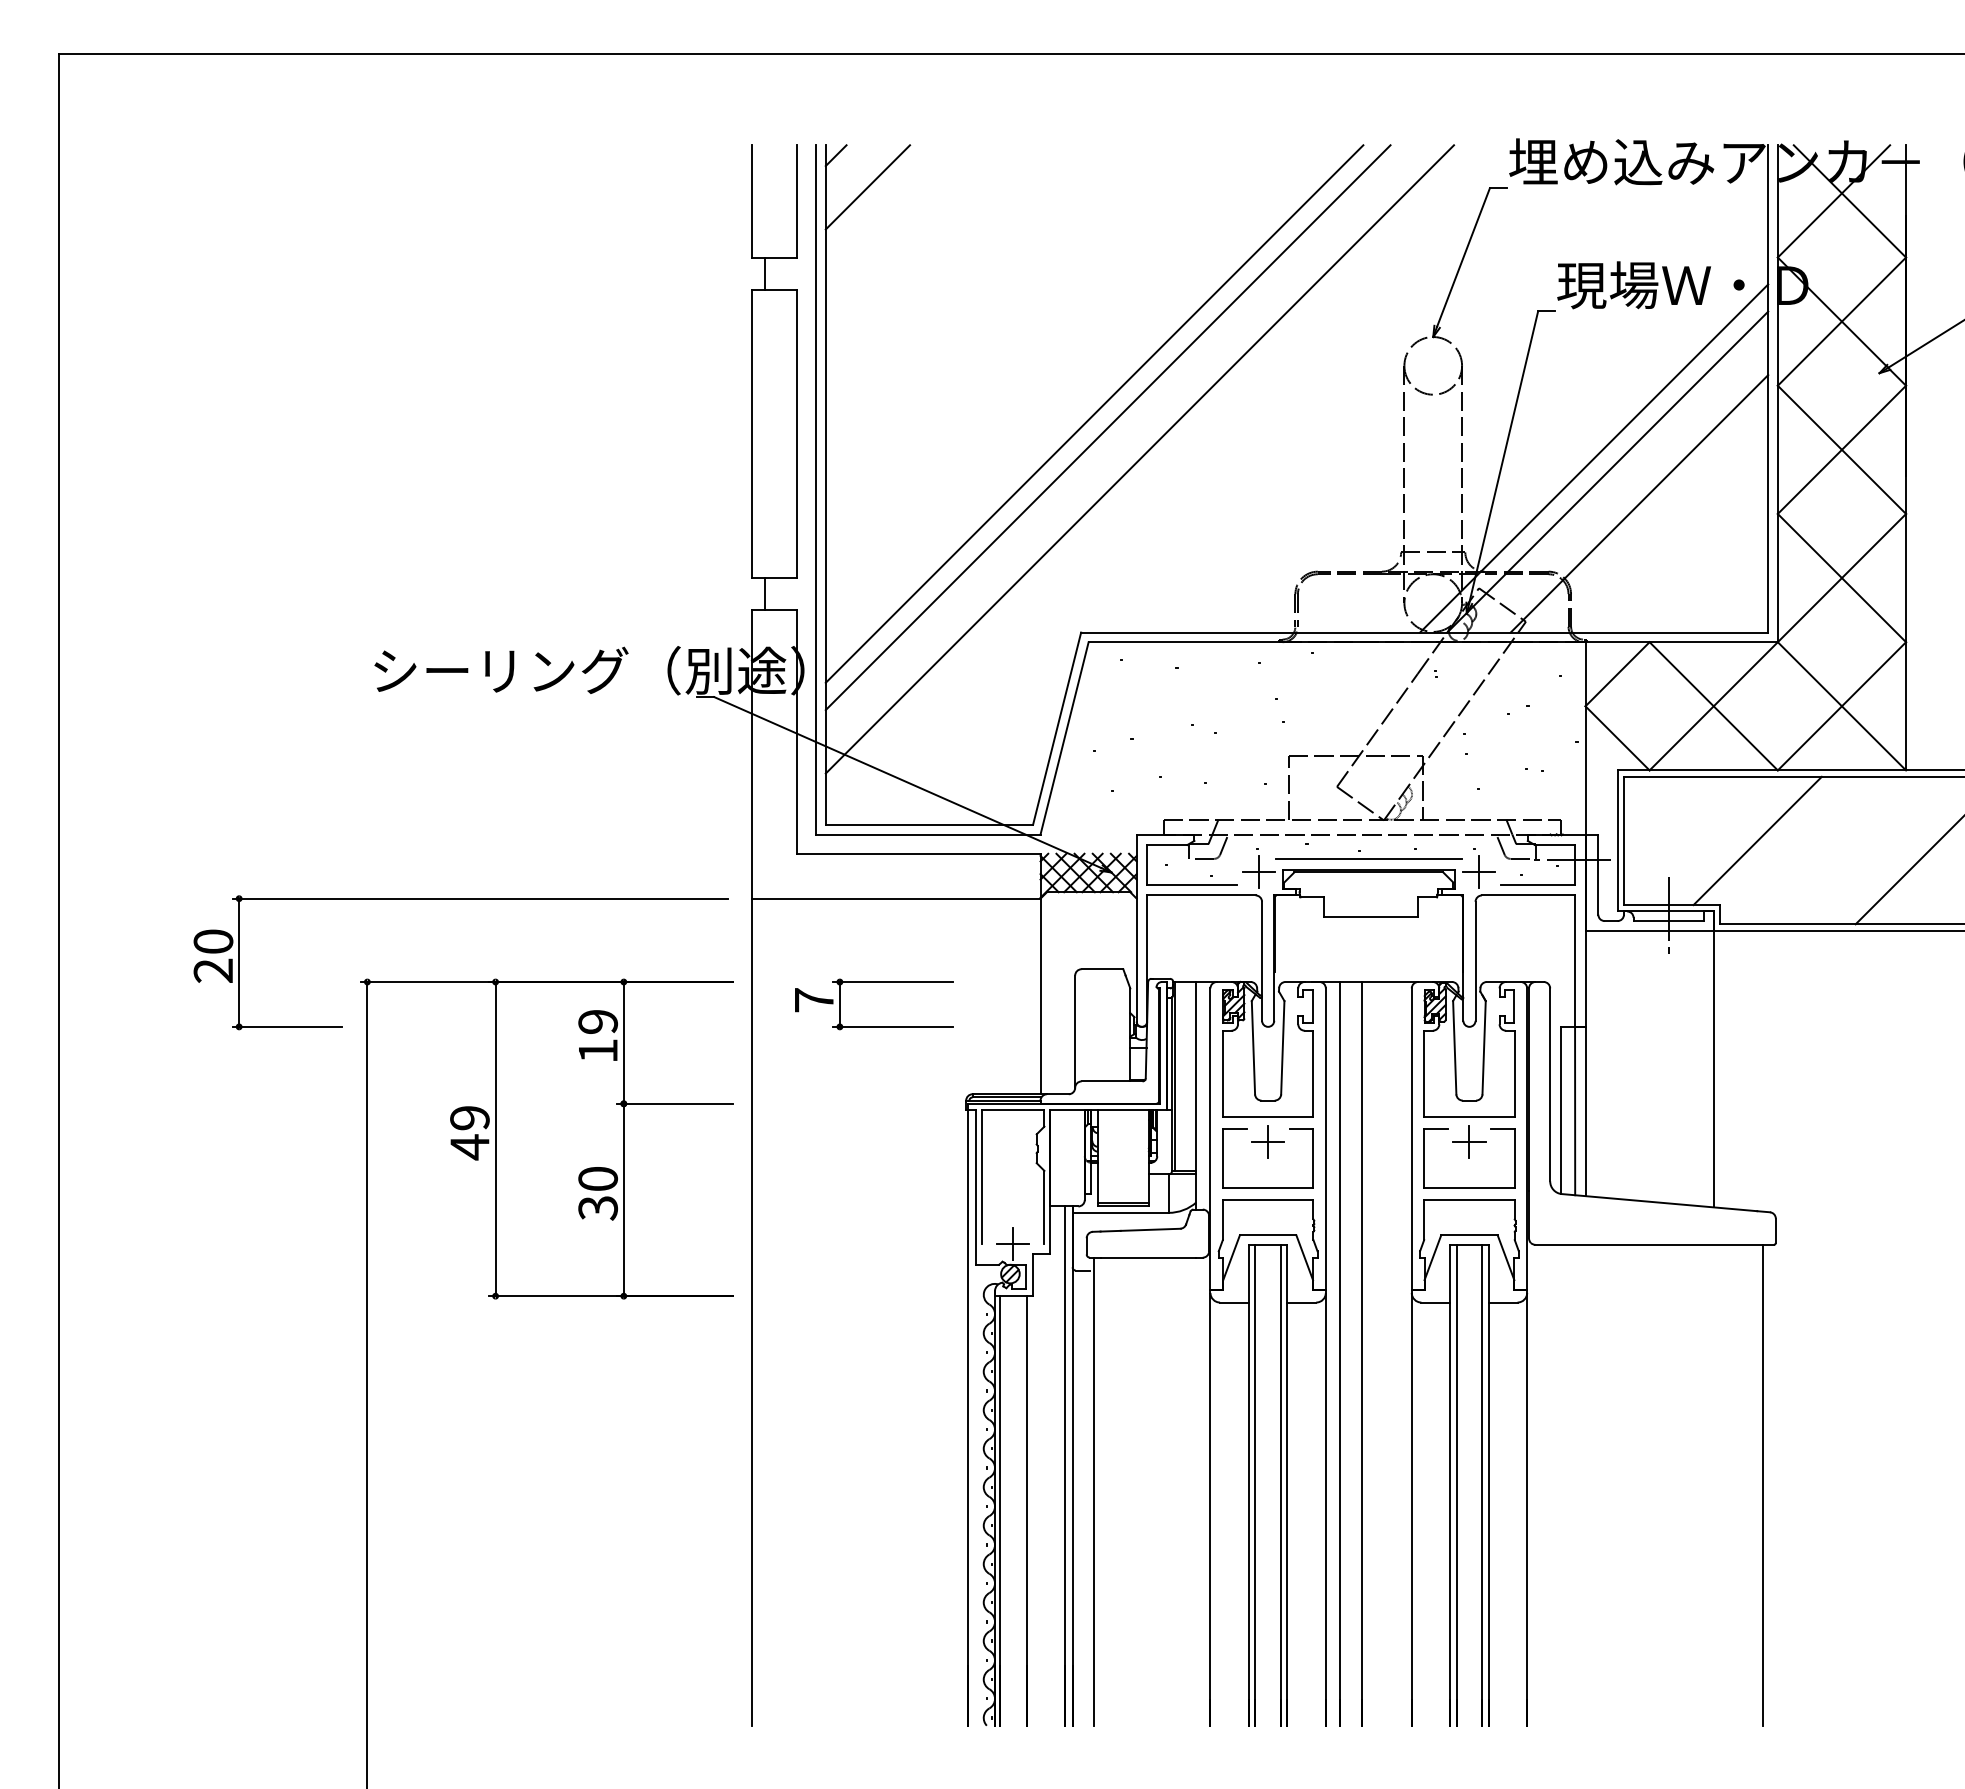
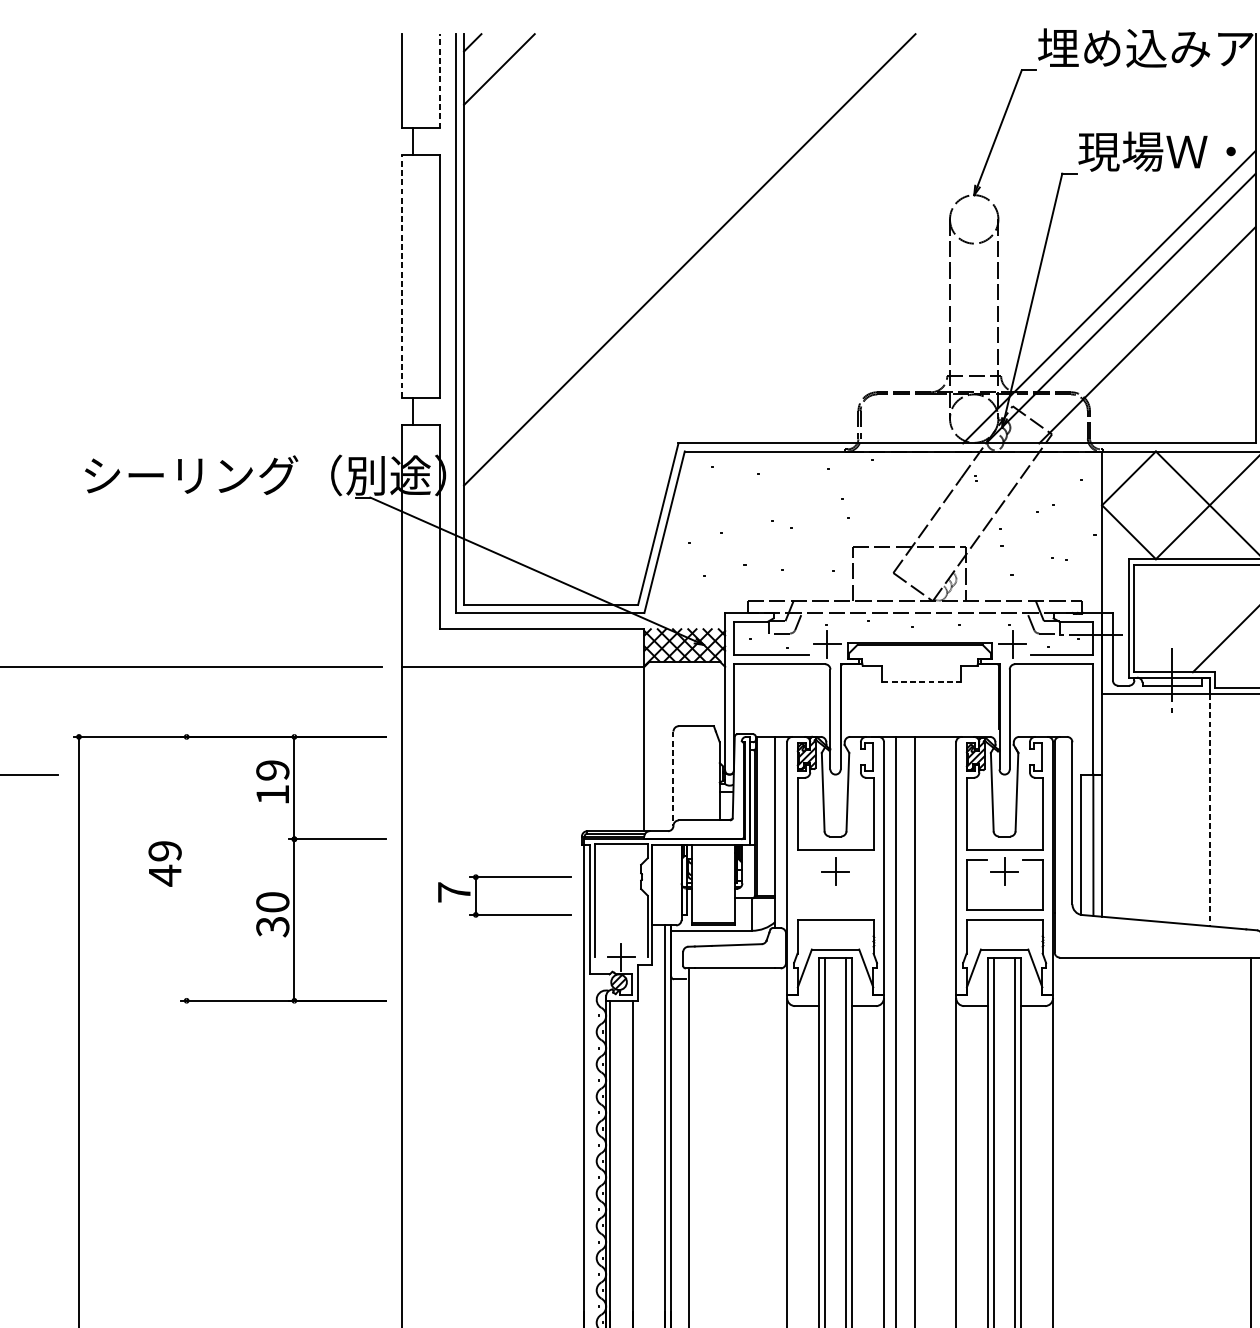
line: (796, 200) -> (439, 80), solid -> dashed
line: (1107, 427) -> (700, 271), removed
line: (752, 433) -> (402, 276), solid -> dashed
line: (1139, 459) -> (727, 298), removed
line: (1368, 859) -> (919, 634), removed
line: (1370, 916) -> (921, 681), solid -> dashed
part: (874, 982) -> (504, 877), moved
line: (1075, 1032) -> (673, 779), solid -> dashed
line: (1713, 1069) -> (1209, 810), solid -> dashed
line: (495, 1139) -> (186, 869), removed
part: (1267, 1187) -> (835, 909), removed

